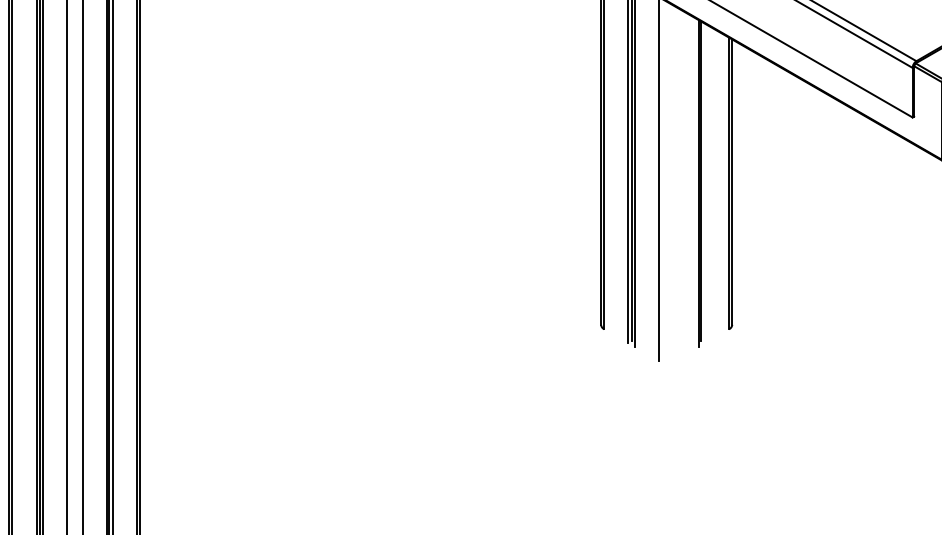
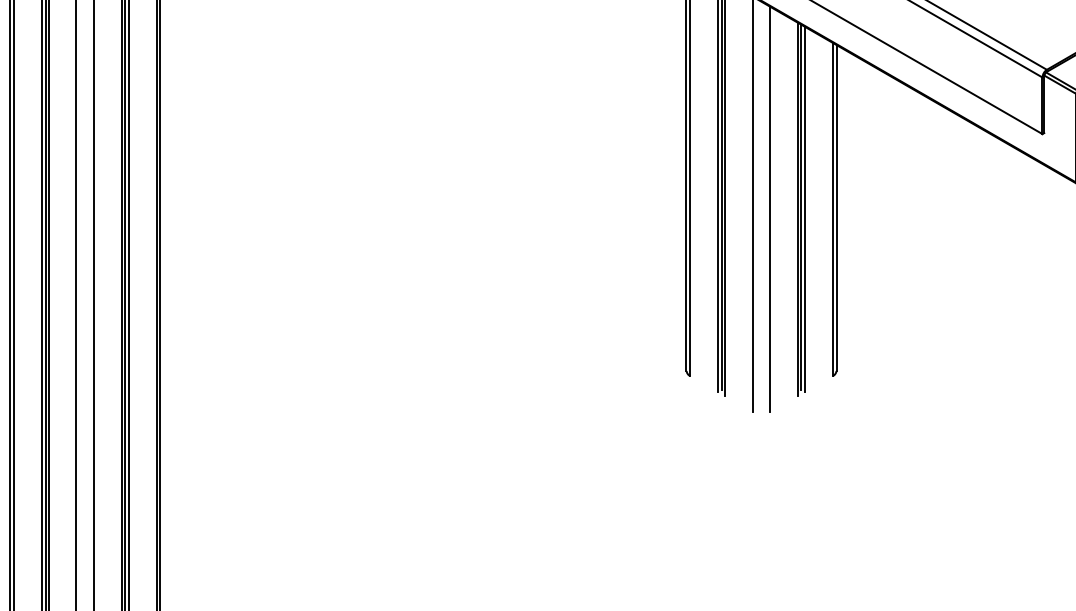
line: (674, 183) -> (770, 209), added
line: (704, 183) -> (804, 209), added

